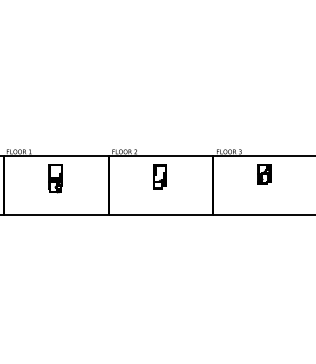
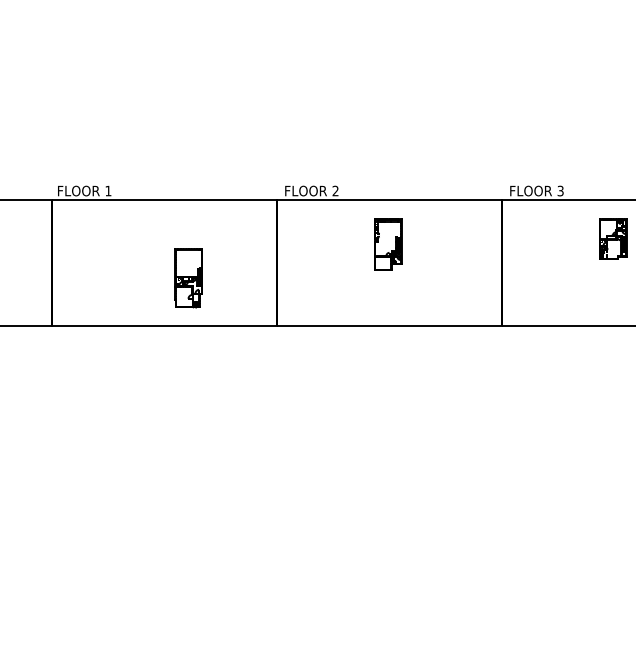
part: (55, 178) -> (188, 278), moved

